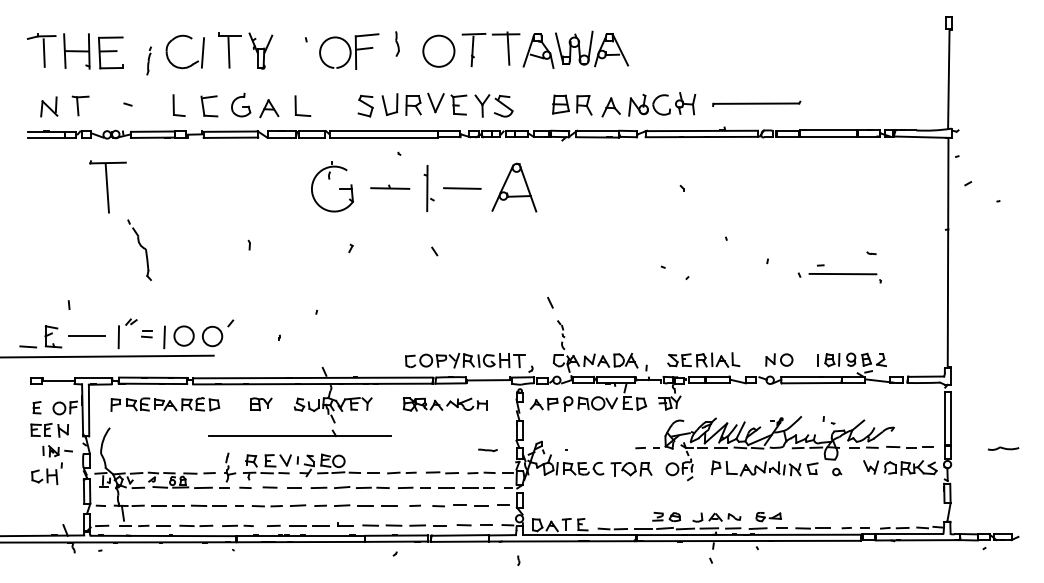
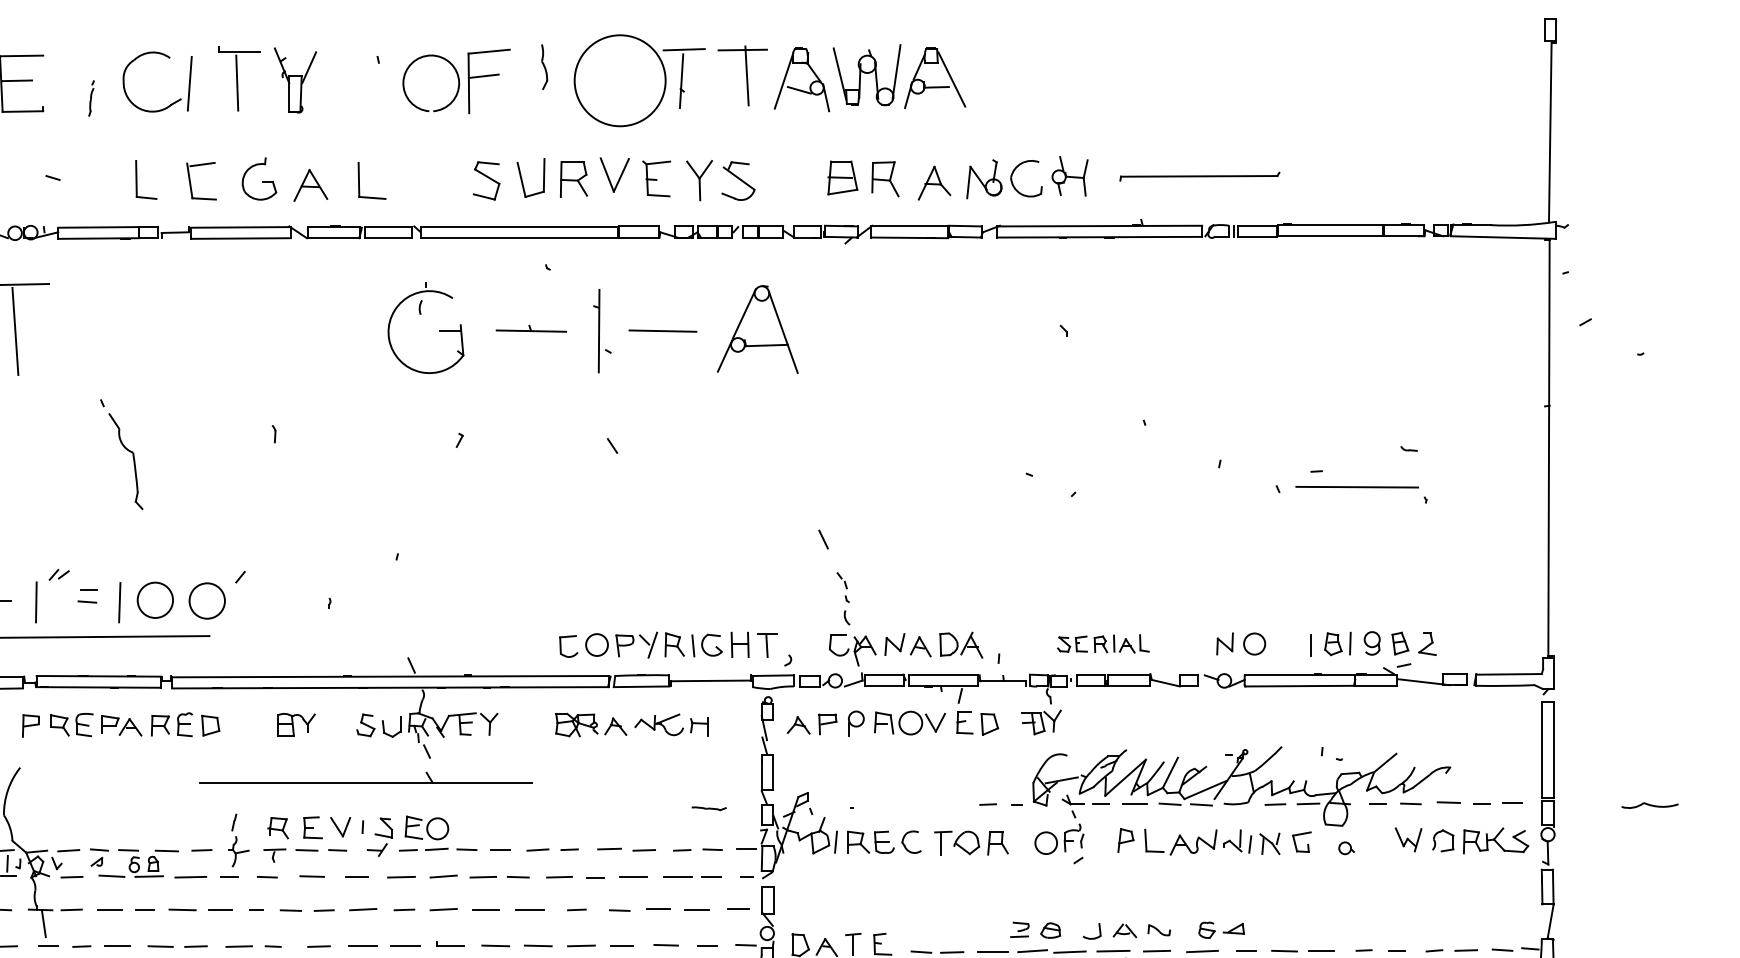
circle: (438, 50) -> (619, 79), size x1.6
part: (148, 60) -> (90, 97), size x0.7
part: (139, 249) -> (121, 453), moved
part: (703, 359) -> (1102, 642), size x0.7

